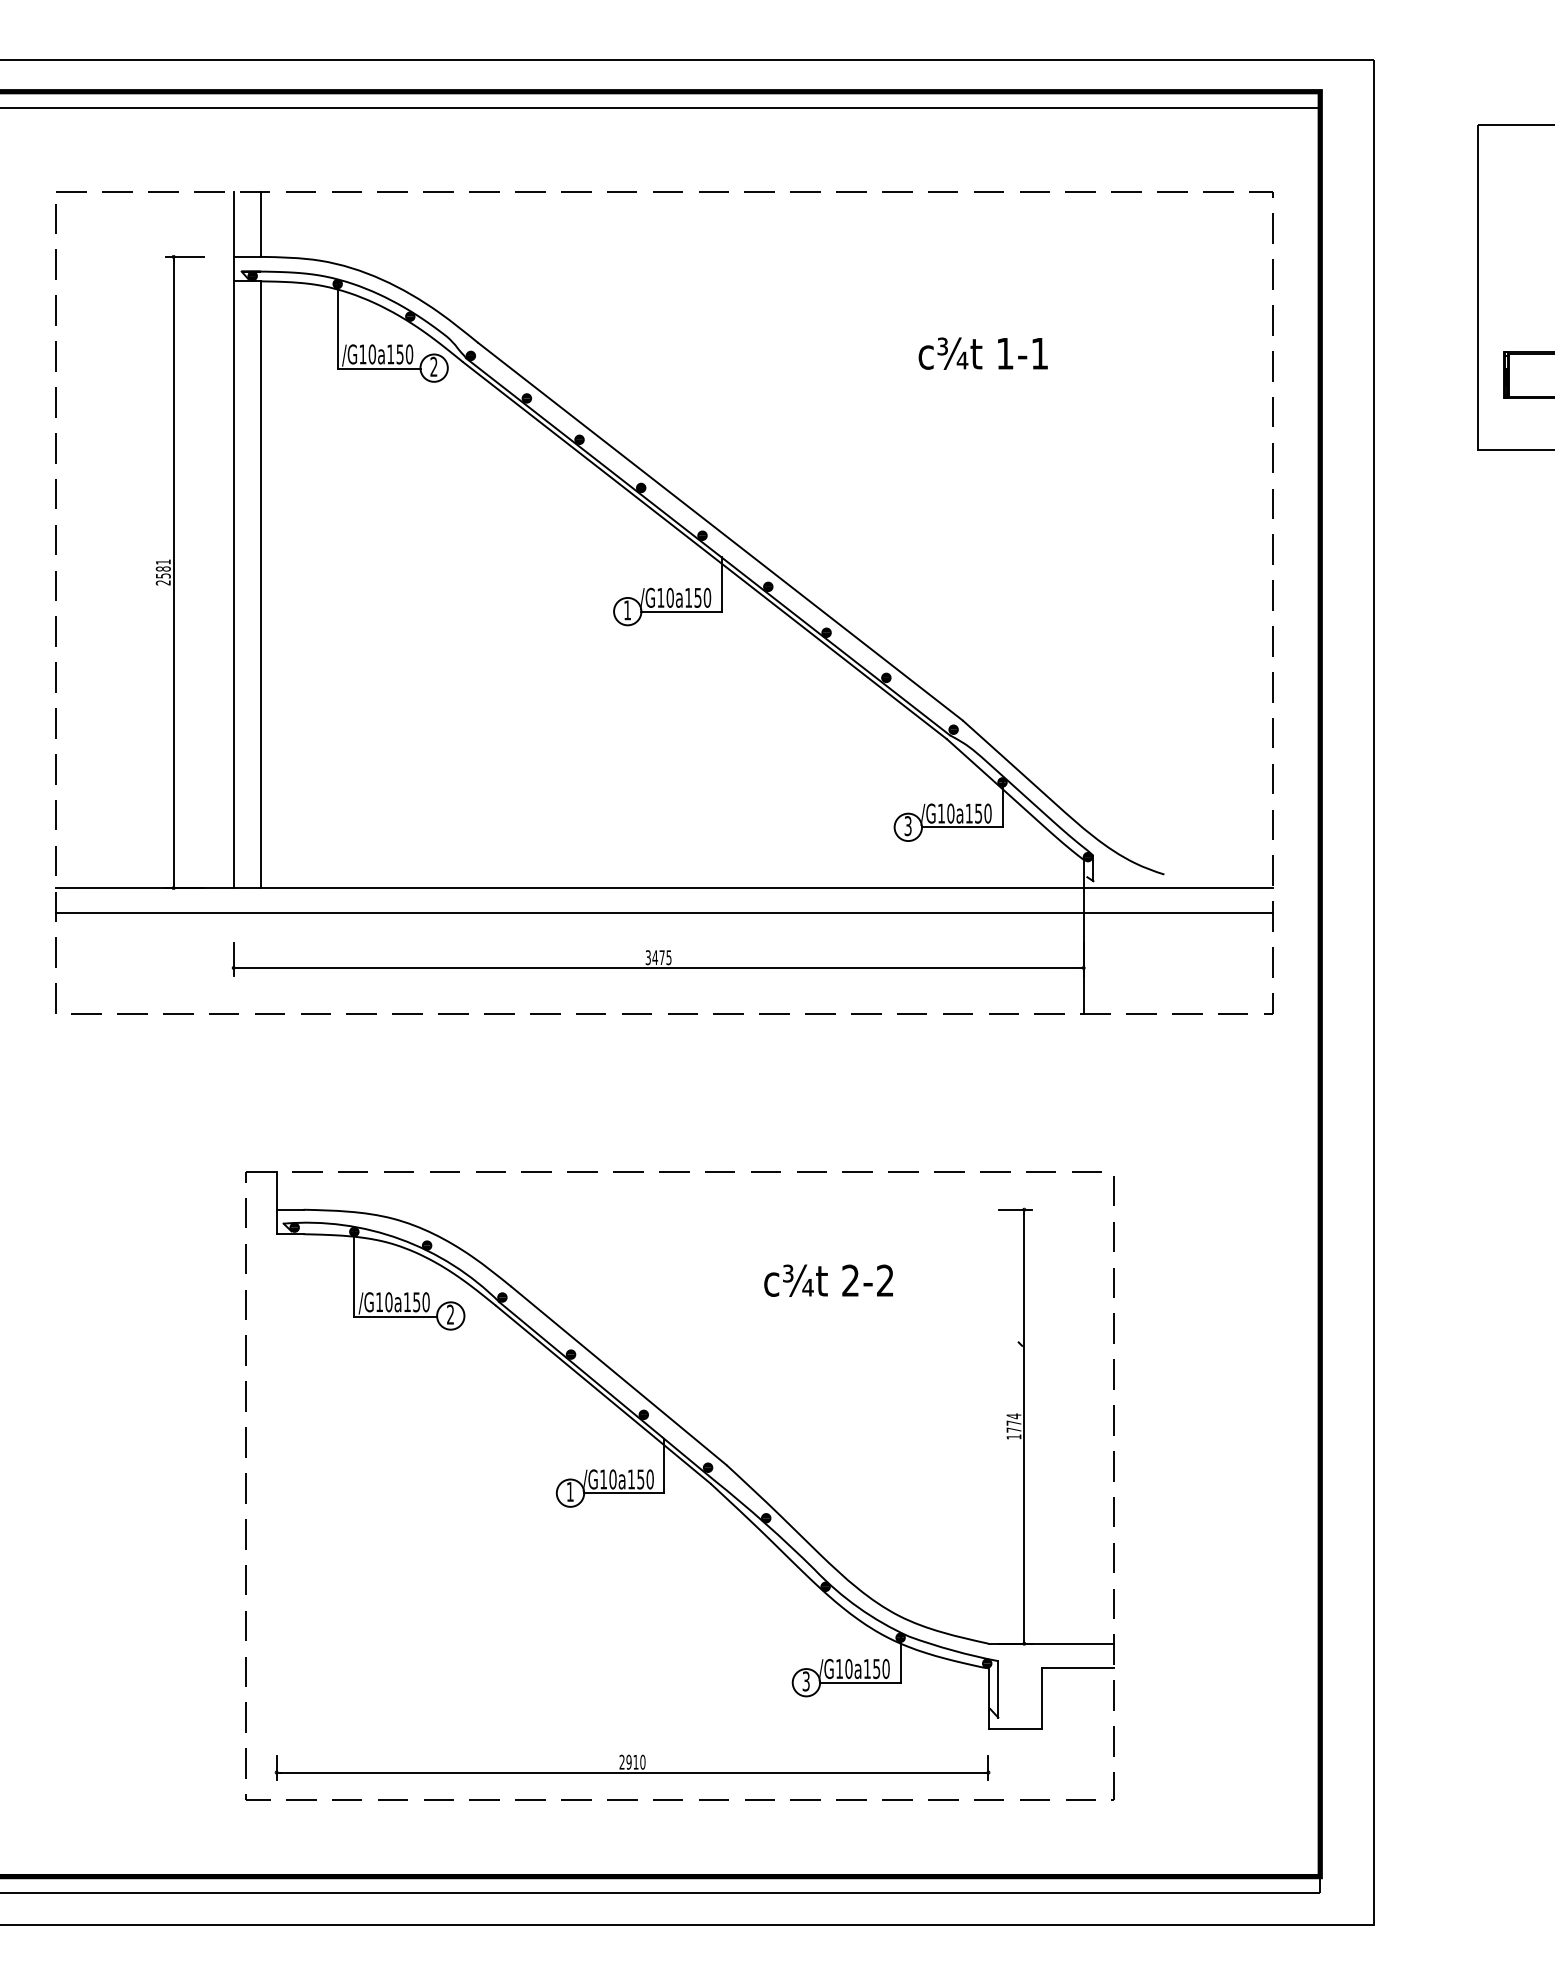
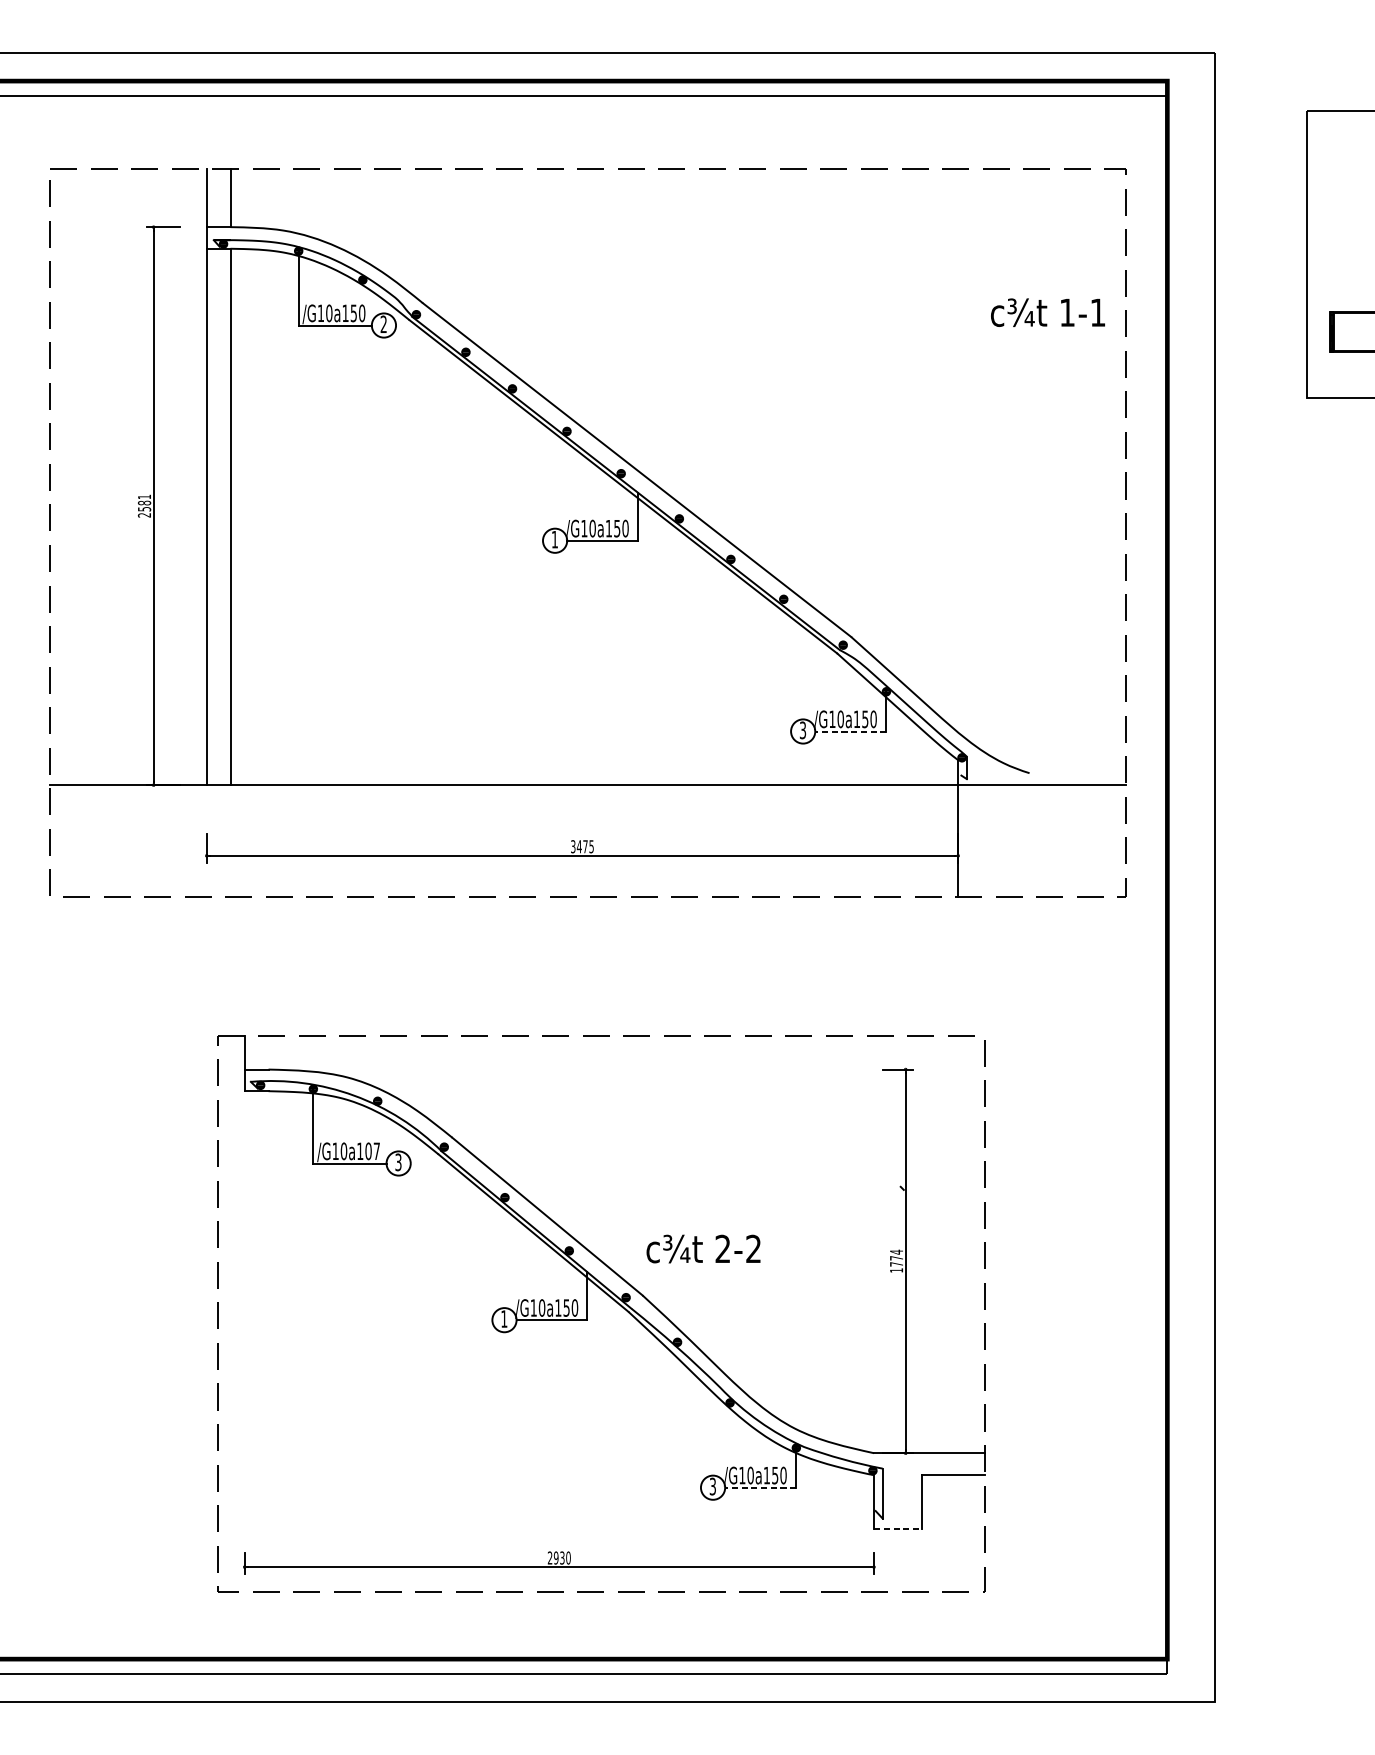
text: (982, 353) -> (1047, 312), moved
line: (961, 827) -> (850, 731), solid -> dashed
line: (664, 912) -> (587, 806), removed
text: (828, 1280) -> (703, 1248), moved
text: (421, 1302) -> (372, 1151), /G10a150 -> /G10a107
text: (450, 1314) -> (398, 1162), 2 -> 3
line: (859, 1682) -> (759, 1487), solid -> dashed
line: (1015, 1729) -> (897, 1529), solid -> dashed
text: (635, 1761) -> (561, 1557), 2910 -> 2930

